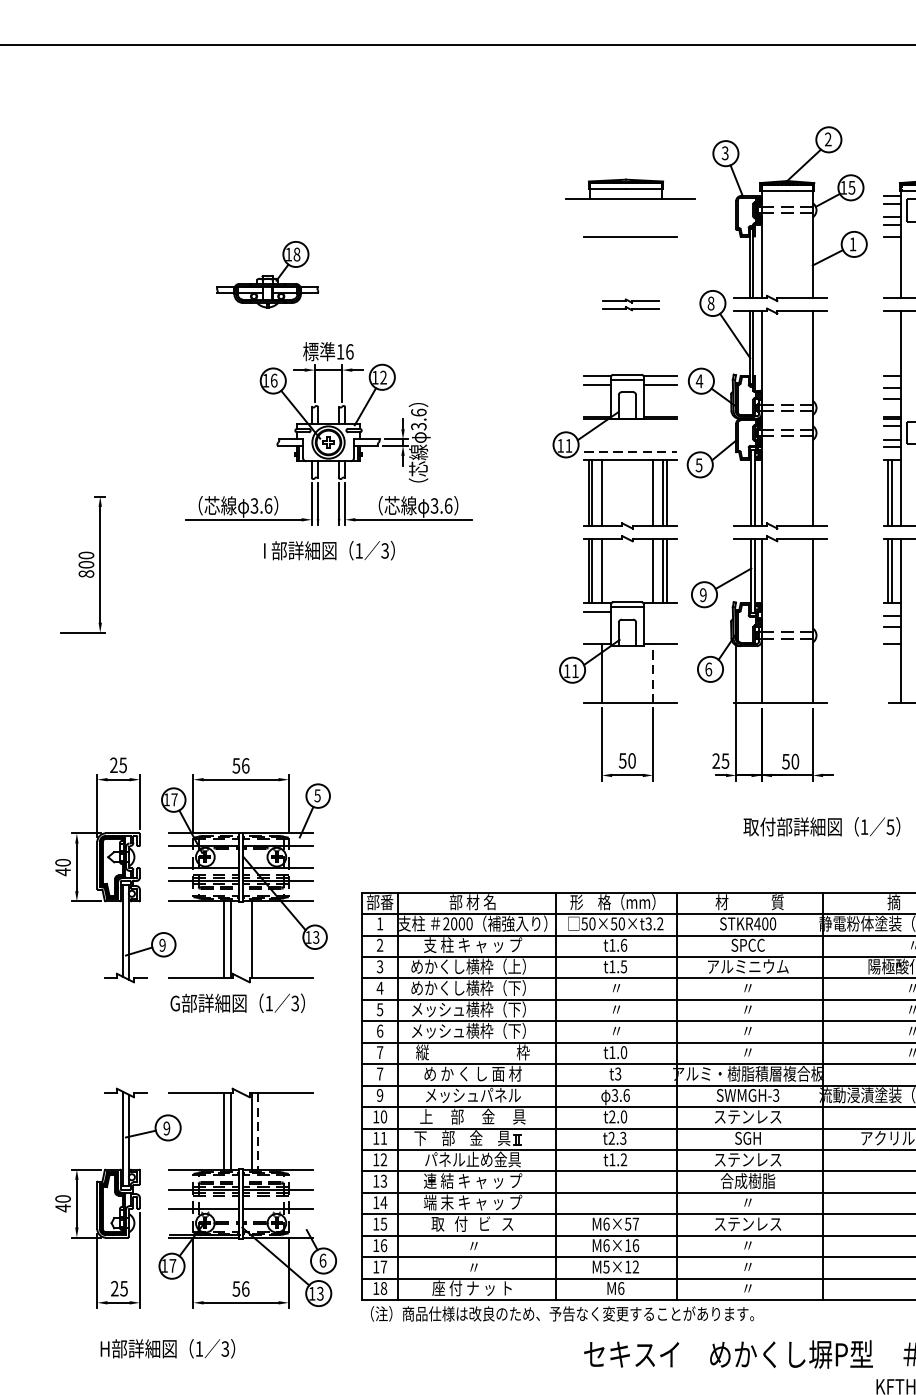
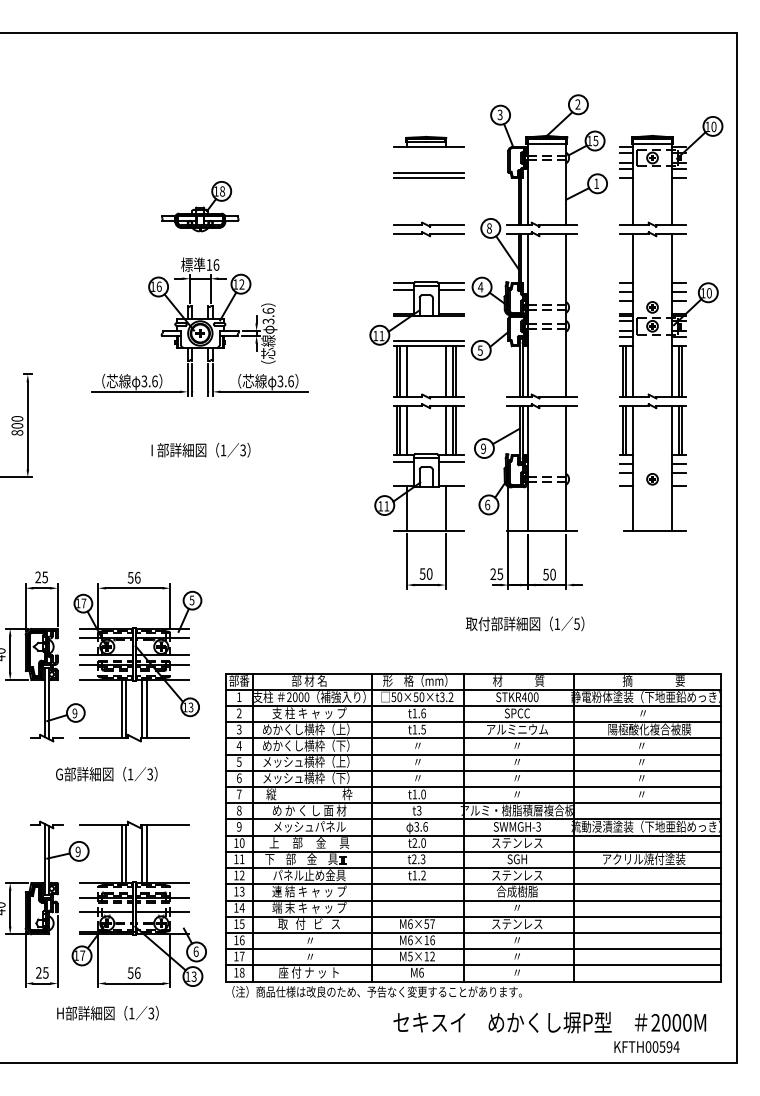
part: (630, 188) -> (428, 141), size x0.71
line: (630, 229) -> (428, 172), added
part: (267, 274) -> (200, 206), moved
part: (630, 304) -> (428, 229), size x1.67
line: (631, 451) -> (429, 340), dashed -> solid
text: (328, 551) -> (200, 450), moved
line: (659, 611) -> (450, 461), added
line: (652, 672) -> (445, 507), dashed -> solid
text: (821, 826) -> (524, 623), moved
line: (257, 940) -> (146, 709), added
text: (237, 1003) -> (106, 774), moved
text: (514, 1008) -> (340, 761), メッシュ横枠（下） -> メッシュ横枠（上）
text: (380, 1073) -> (239, 810), 7 -> 8
line: (257, 1130) -> (146, 853), dashed -> solid
text: (167, 1349) -> (107, 1013), moved

